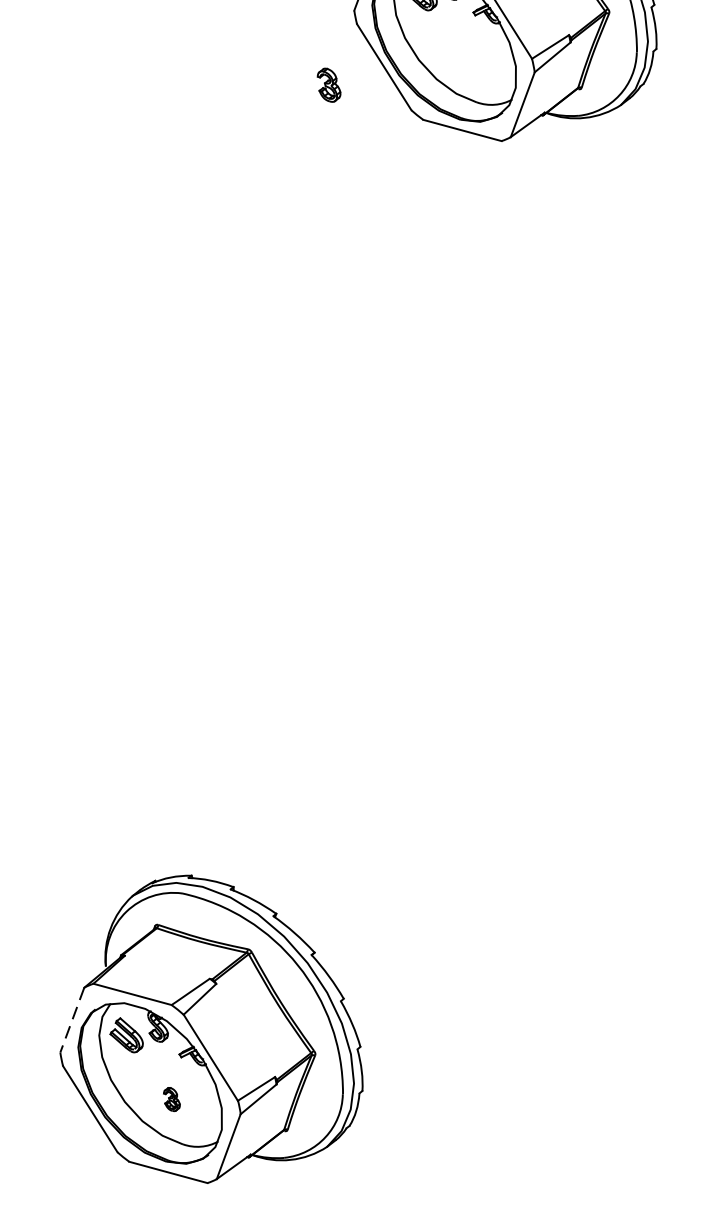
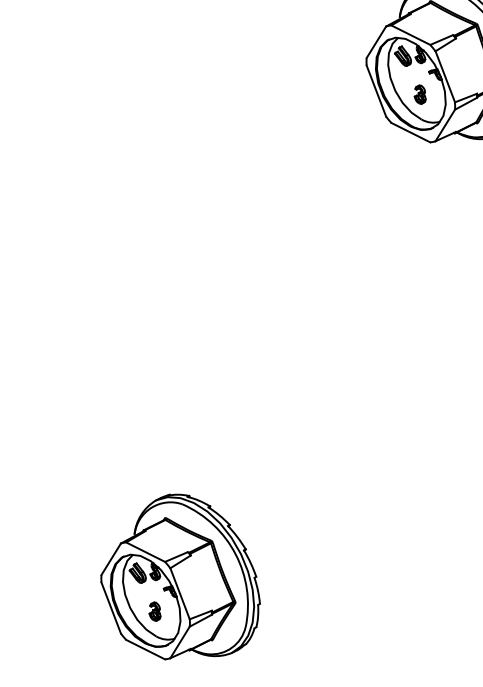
part: (327, 85) -> (419, 94), moved
line: (72, 1020) -> (111, 559), dashed -> solid
part: (170, 1099) -> (154, 611), size x1.43

